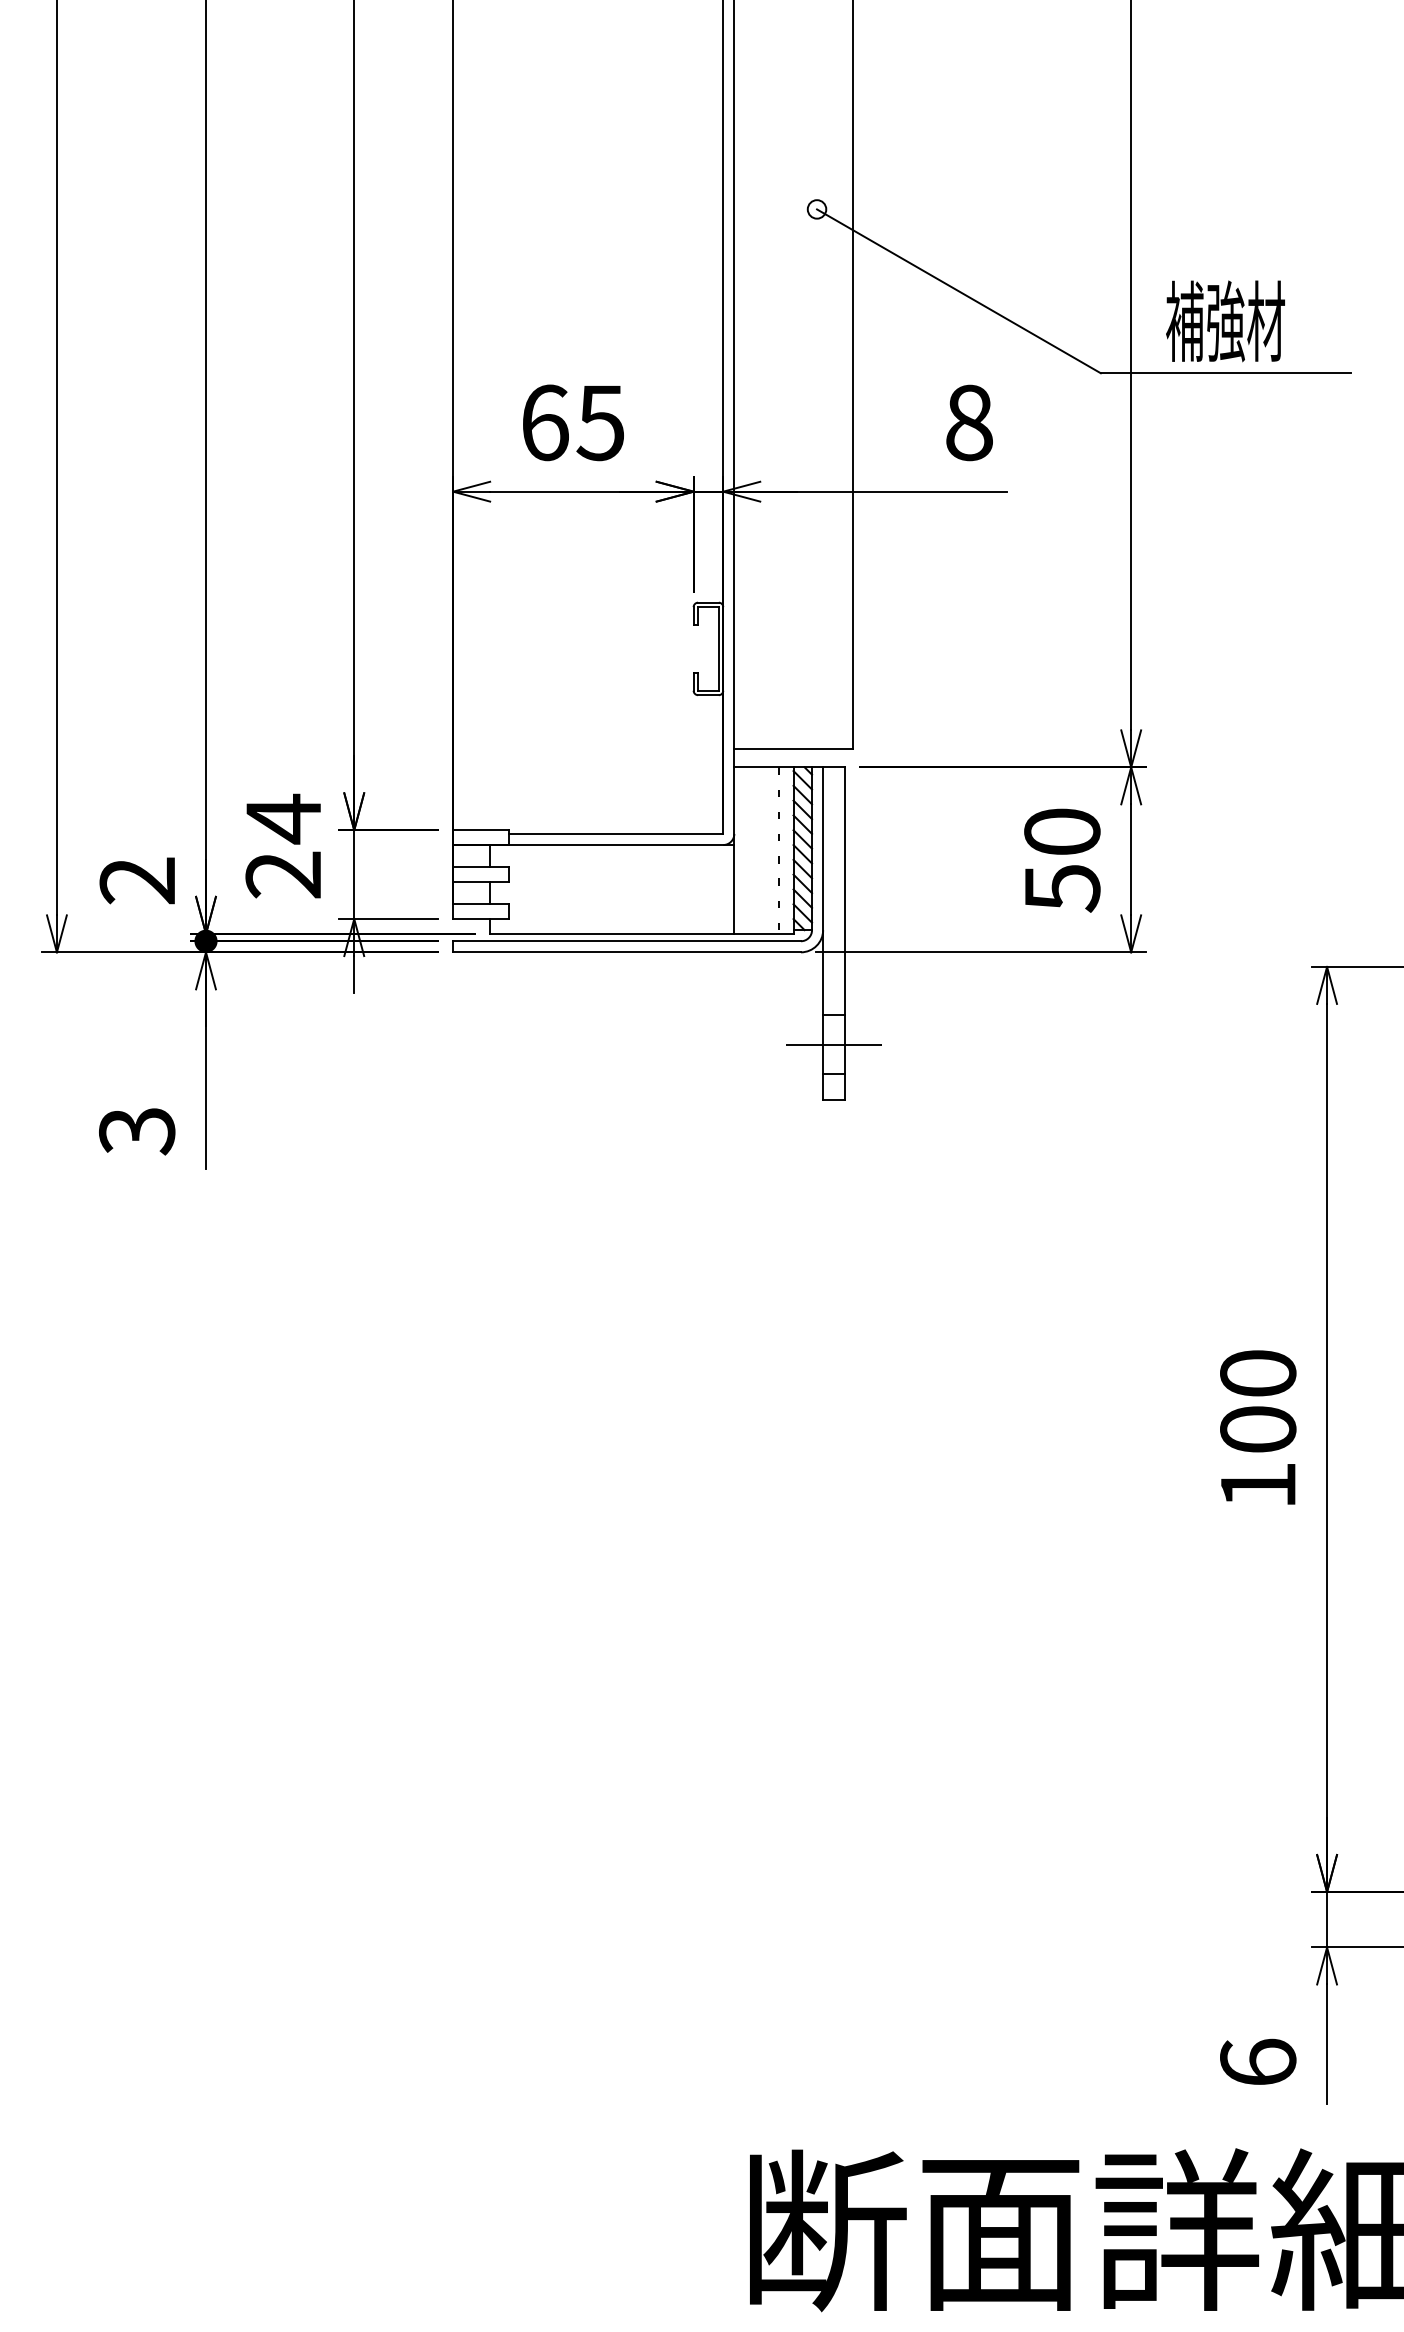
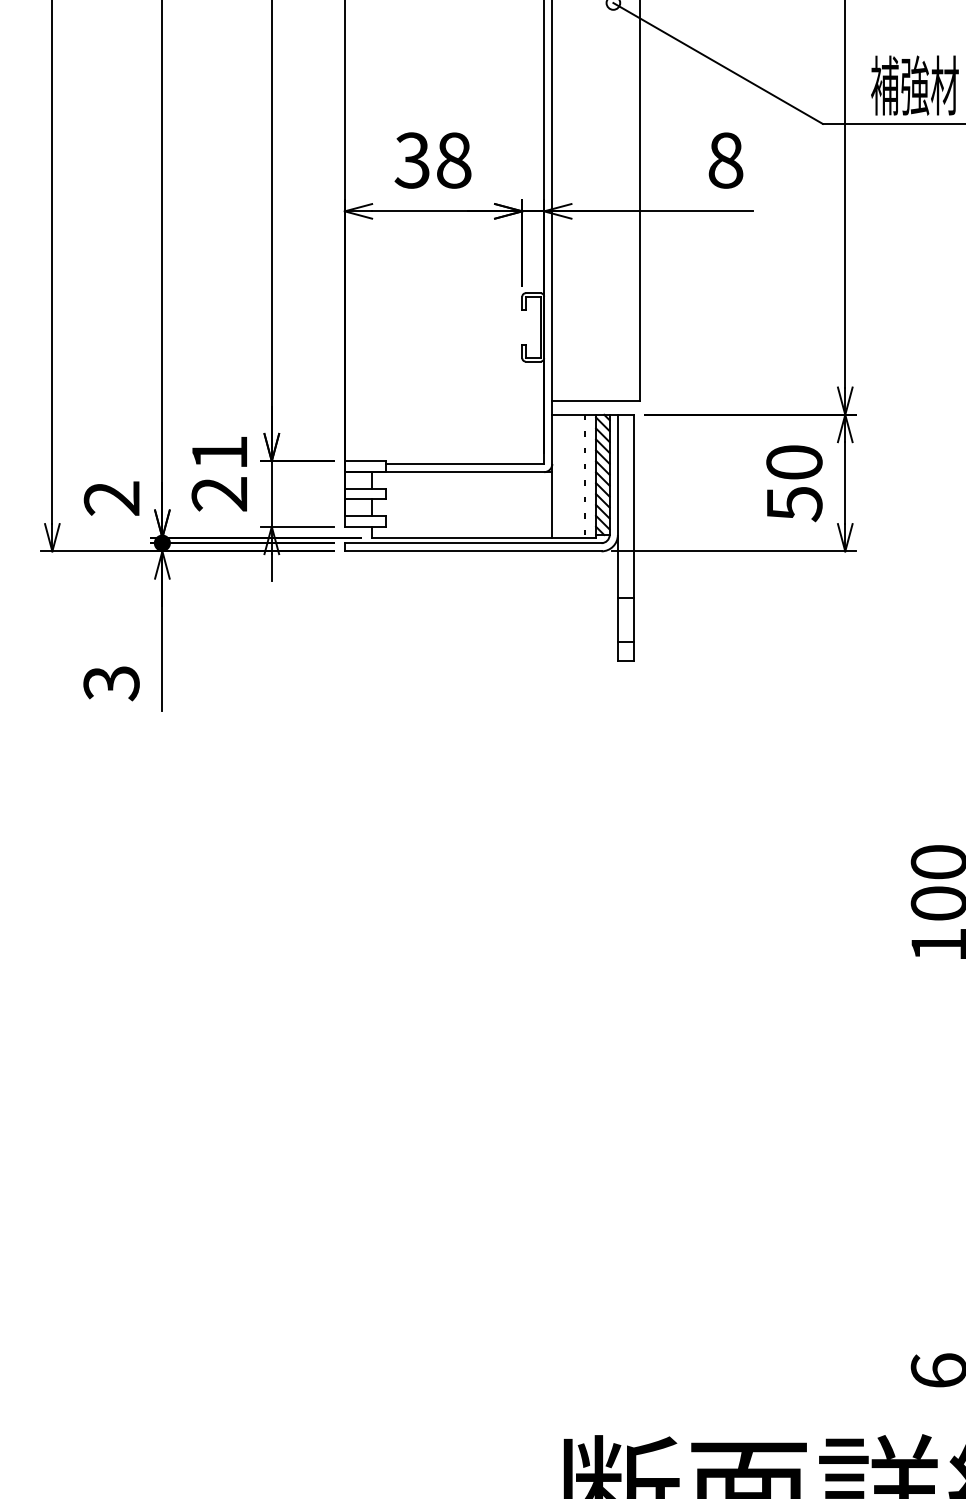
text: (572, 422) -> (432, 160), 65 -> 38
text: (283, 818) -> (219, 452), 24 -> 21
line: (834, 1044) -> (626, 619), removed

